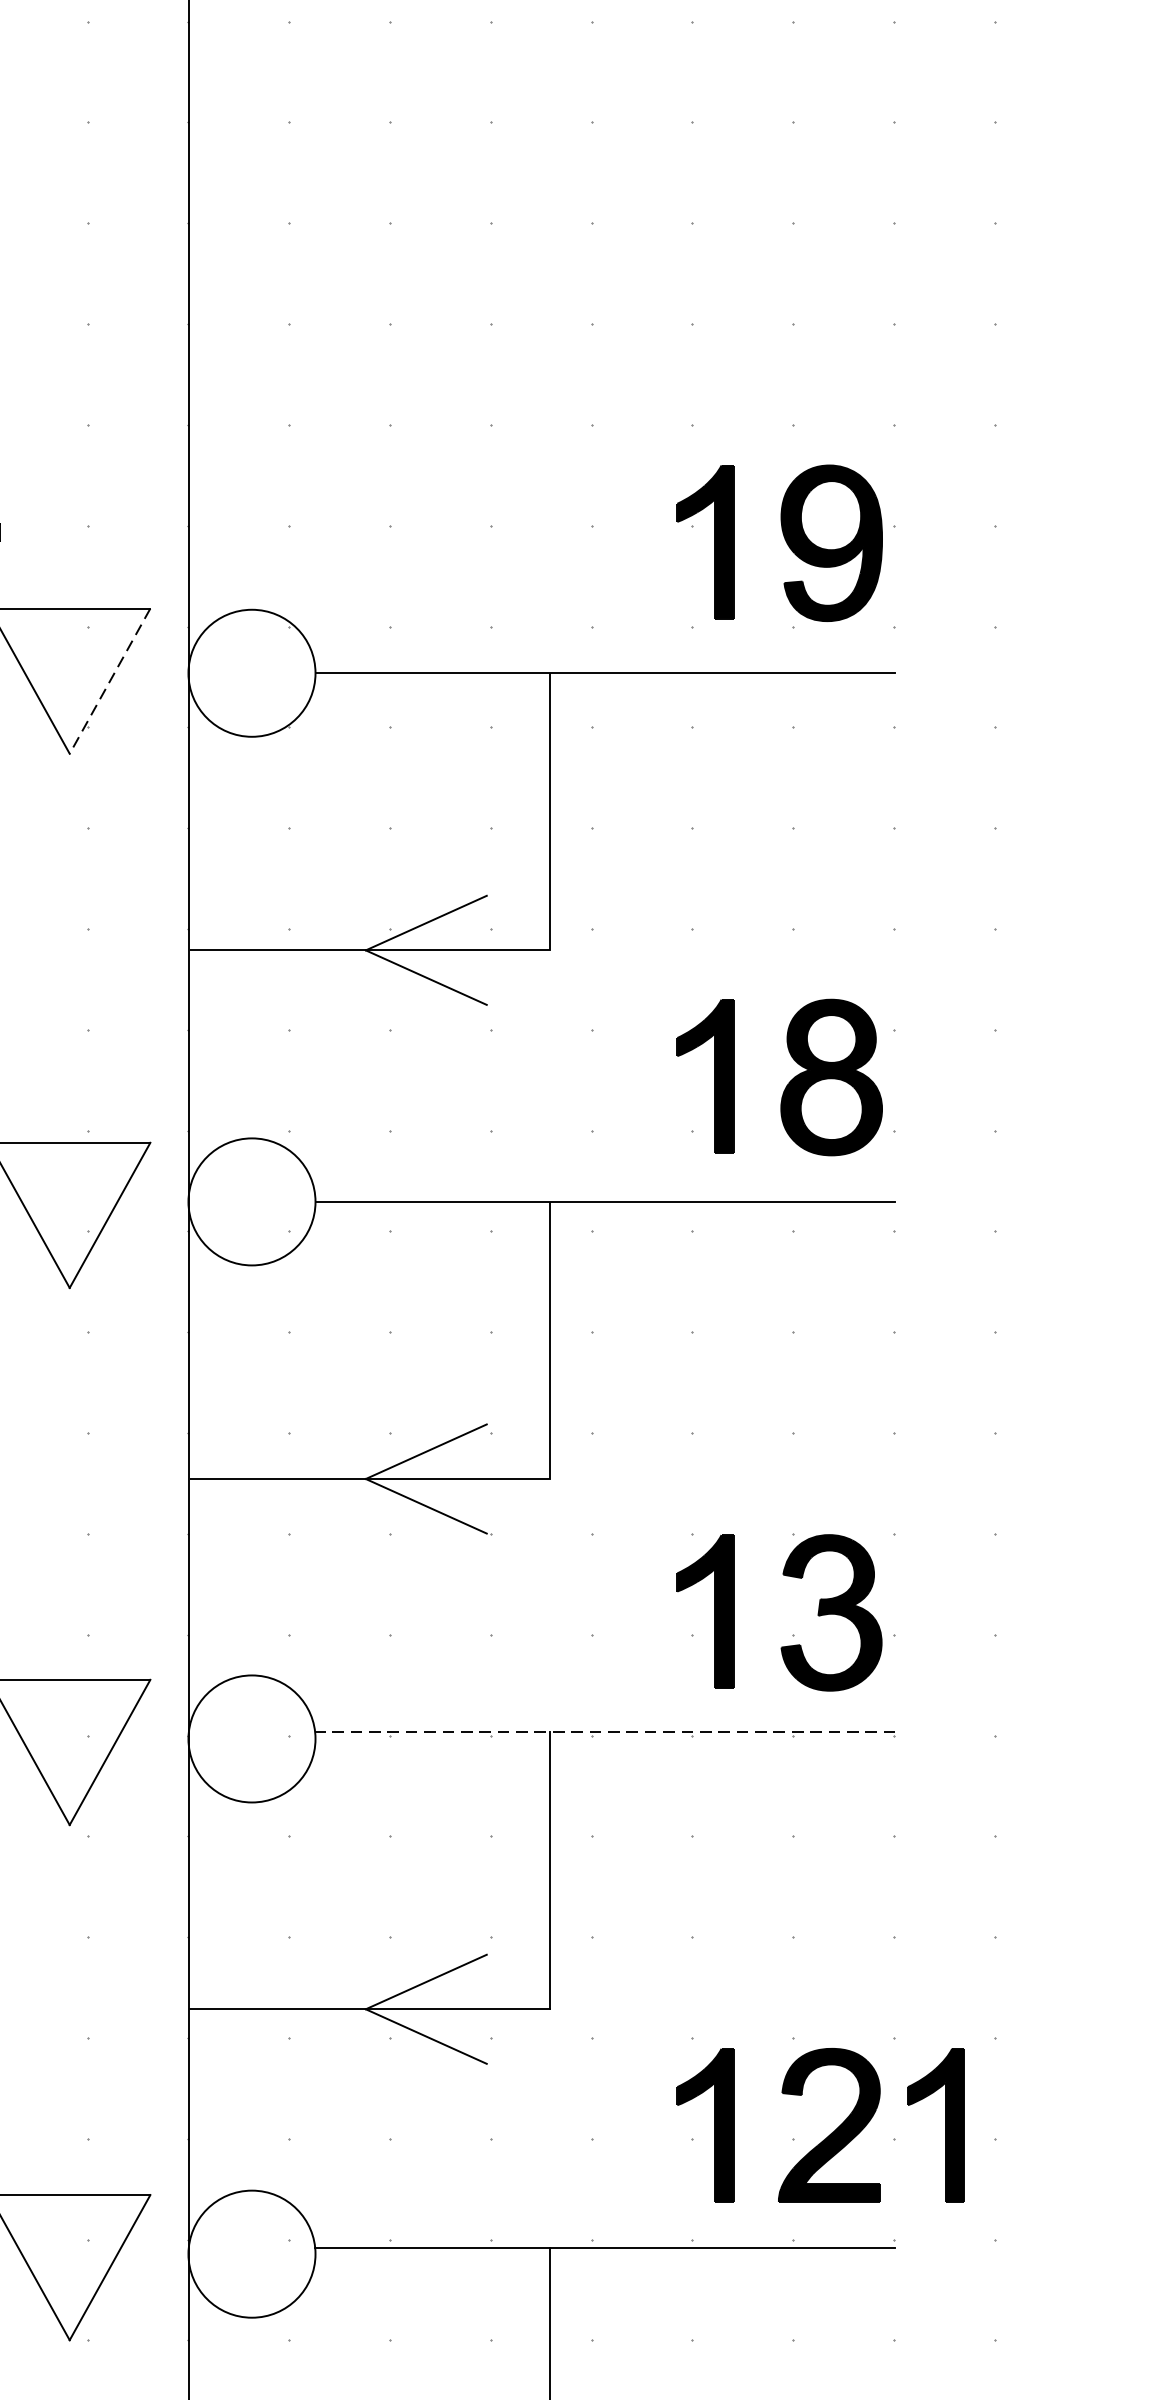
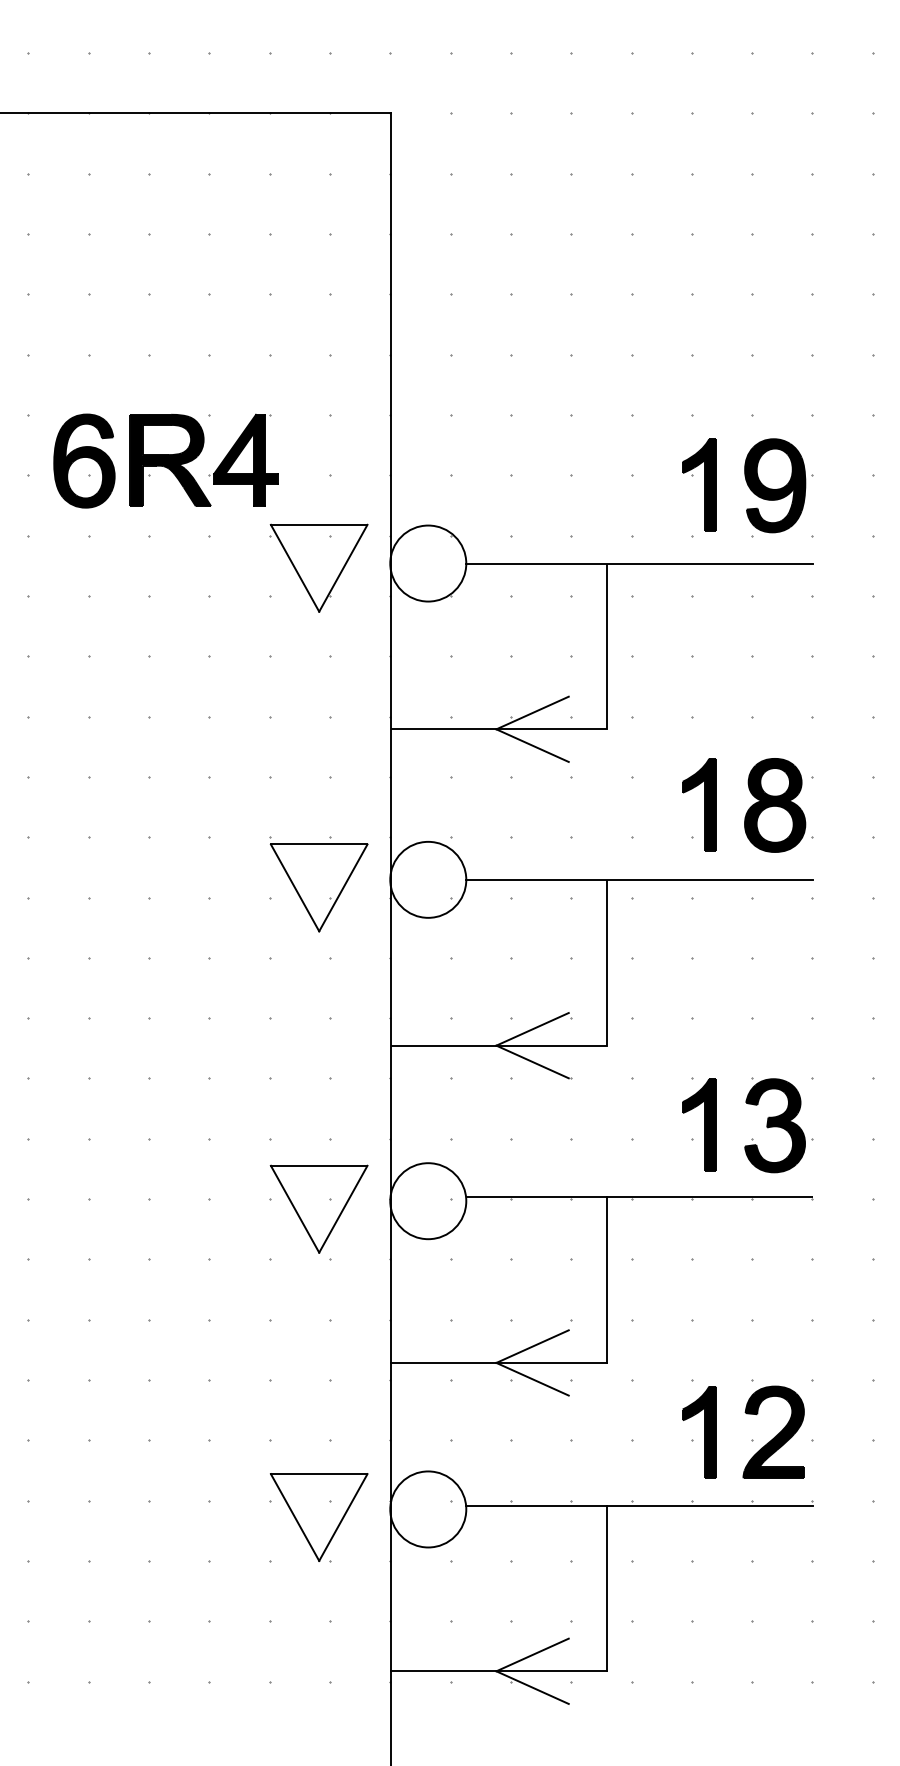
line: (110, 681) -> (343, 568), dashed -> solid
line: (604, 1732) -> (639, 1197), dashed -> solid
part: (935, 2125) -> (837, 1432), removed

